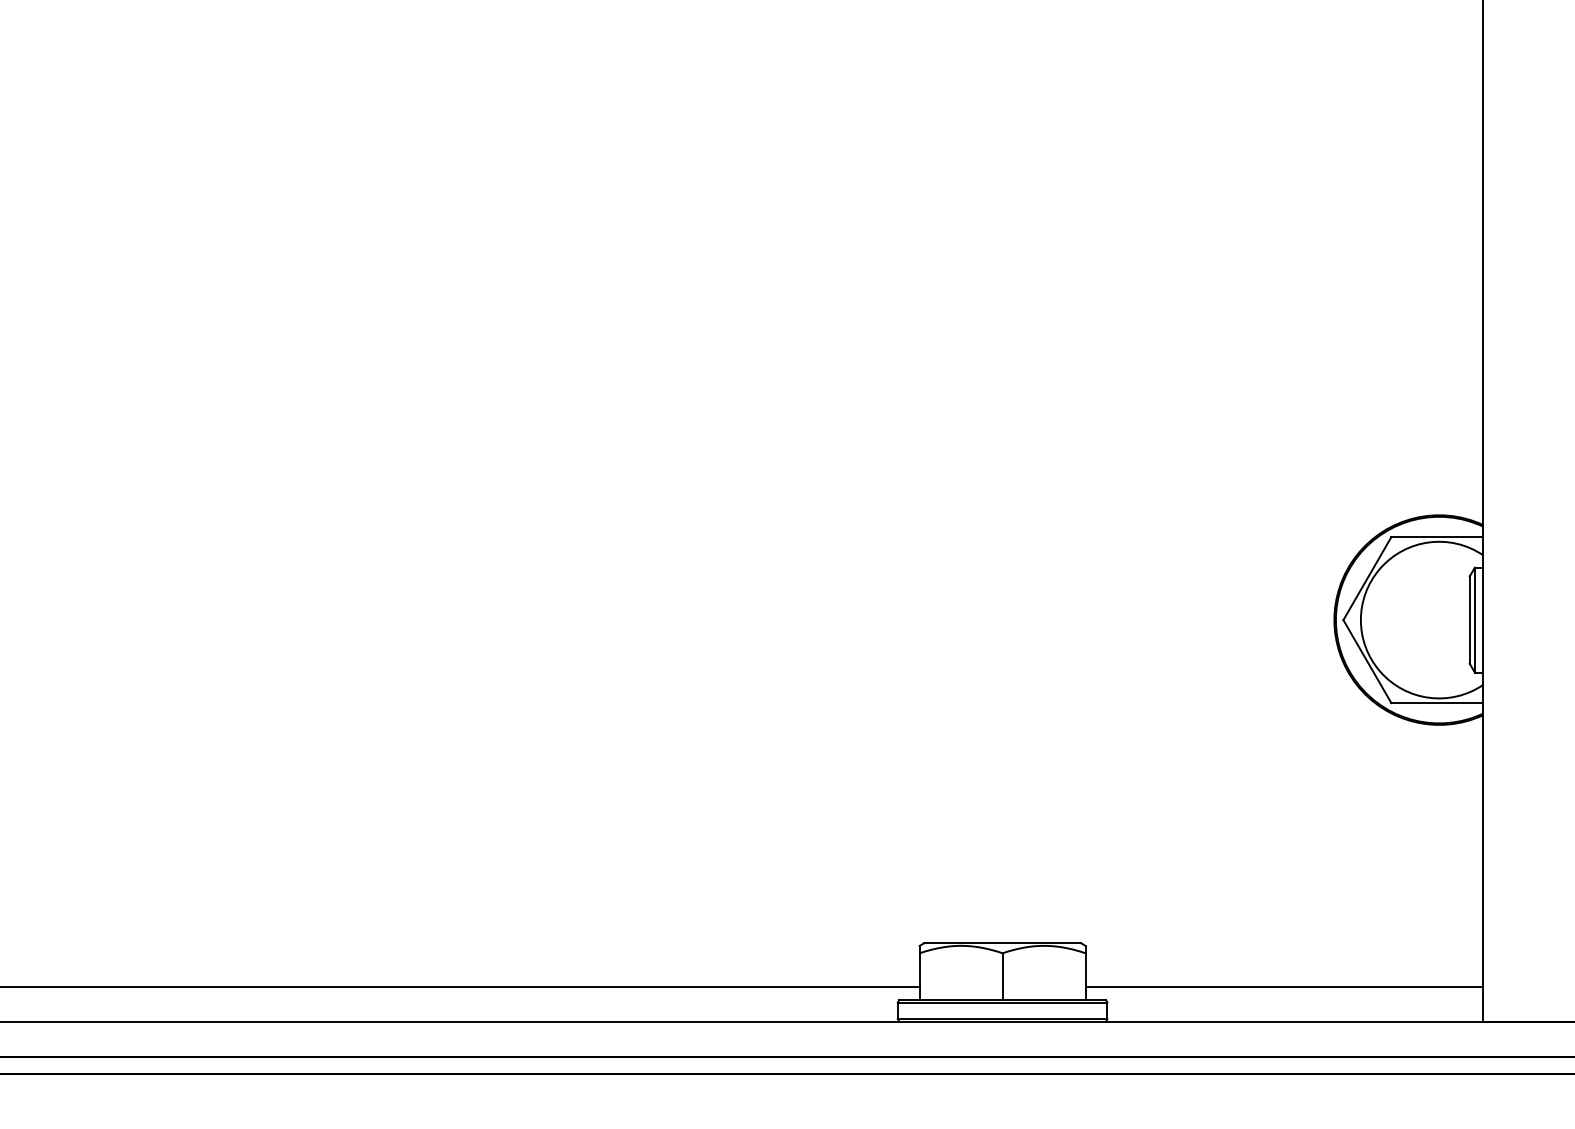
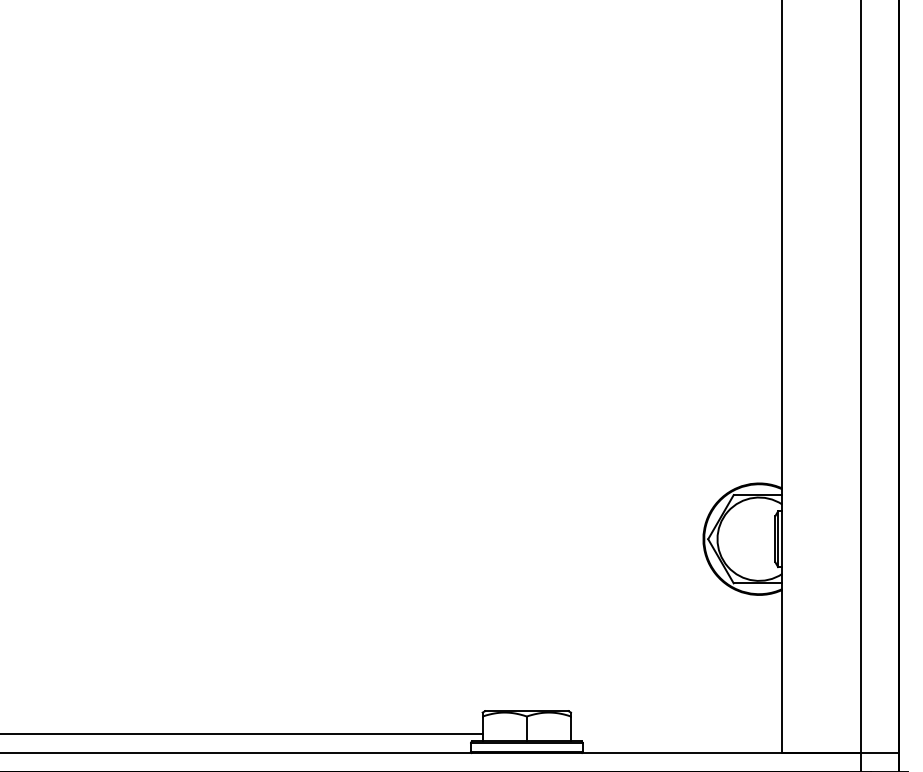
line: (1283, 987) -> (676, 734), removed

